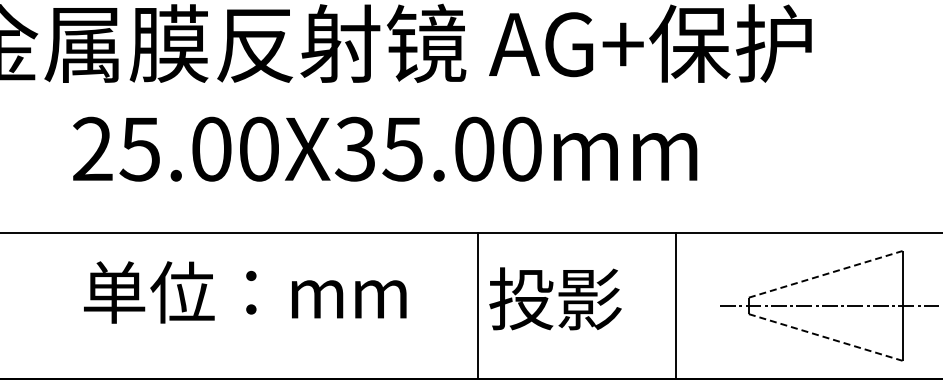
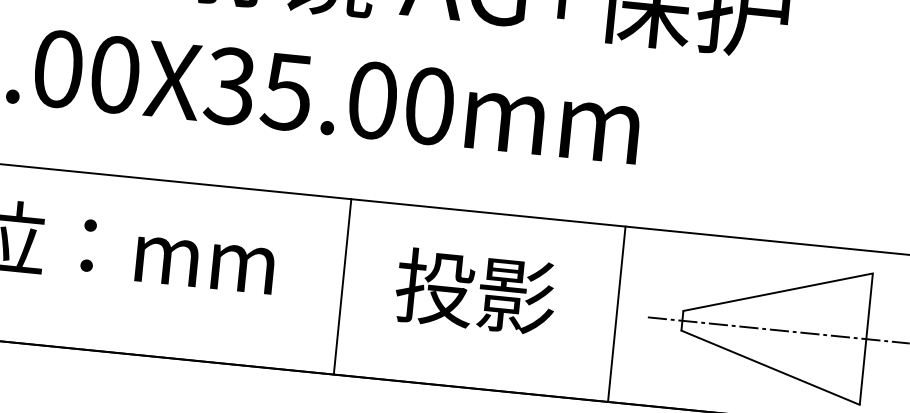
line: (826, 274) -> (779, 292), dashed -> solid
text: (555, 298) -> (475, 291), moved
line: (477, 305) -> (342, 286), moved
line: (676, 305) -> (617, 313), moved
line: (826, 337) -> (771, 367), dashed -> solid

